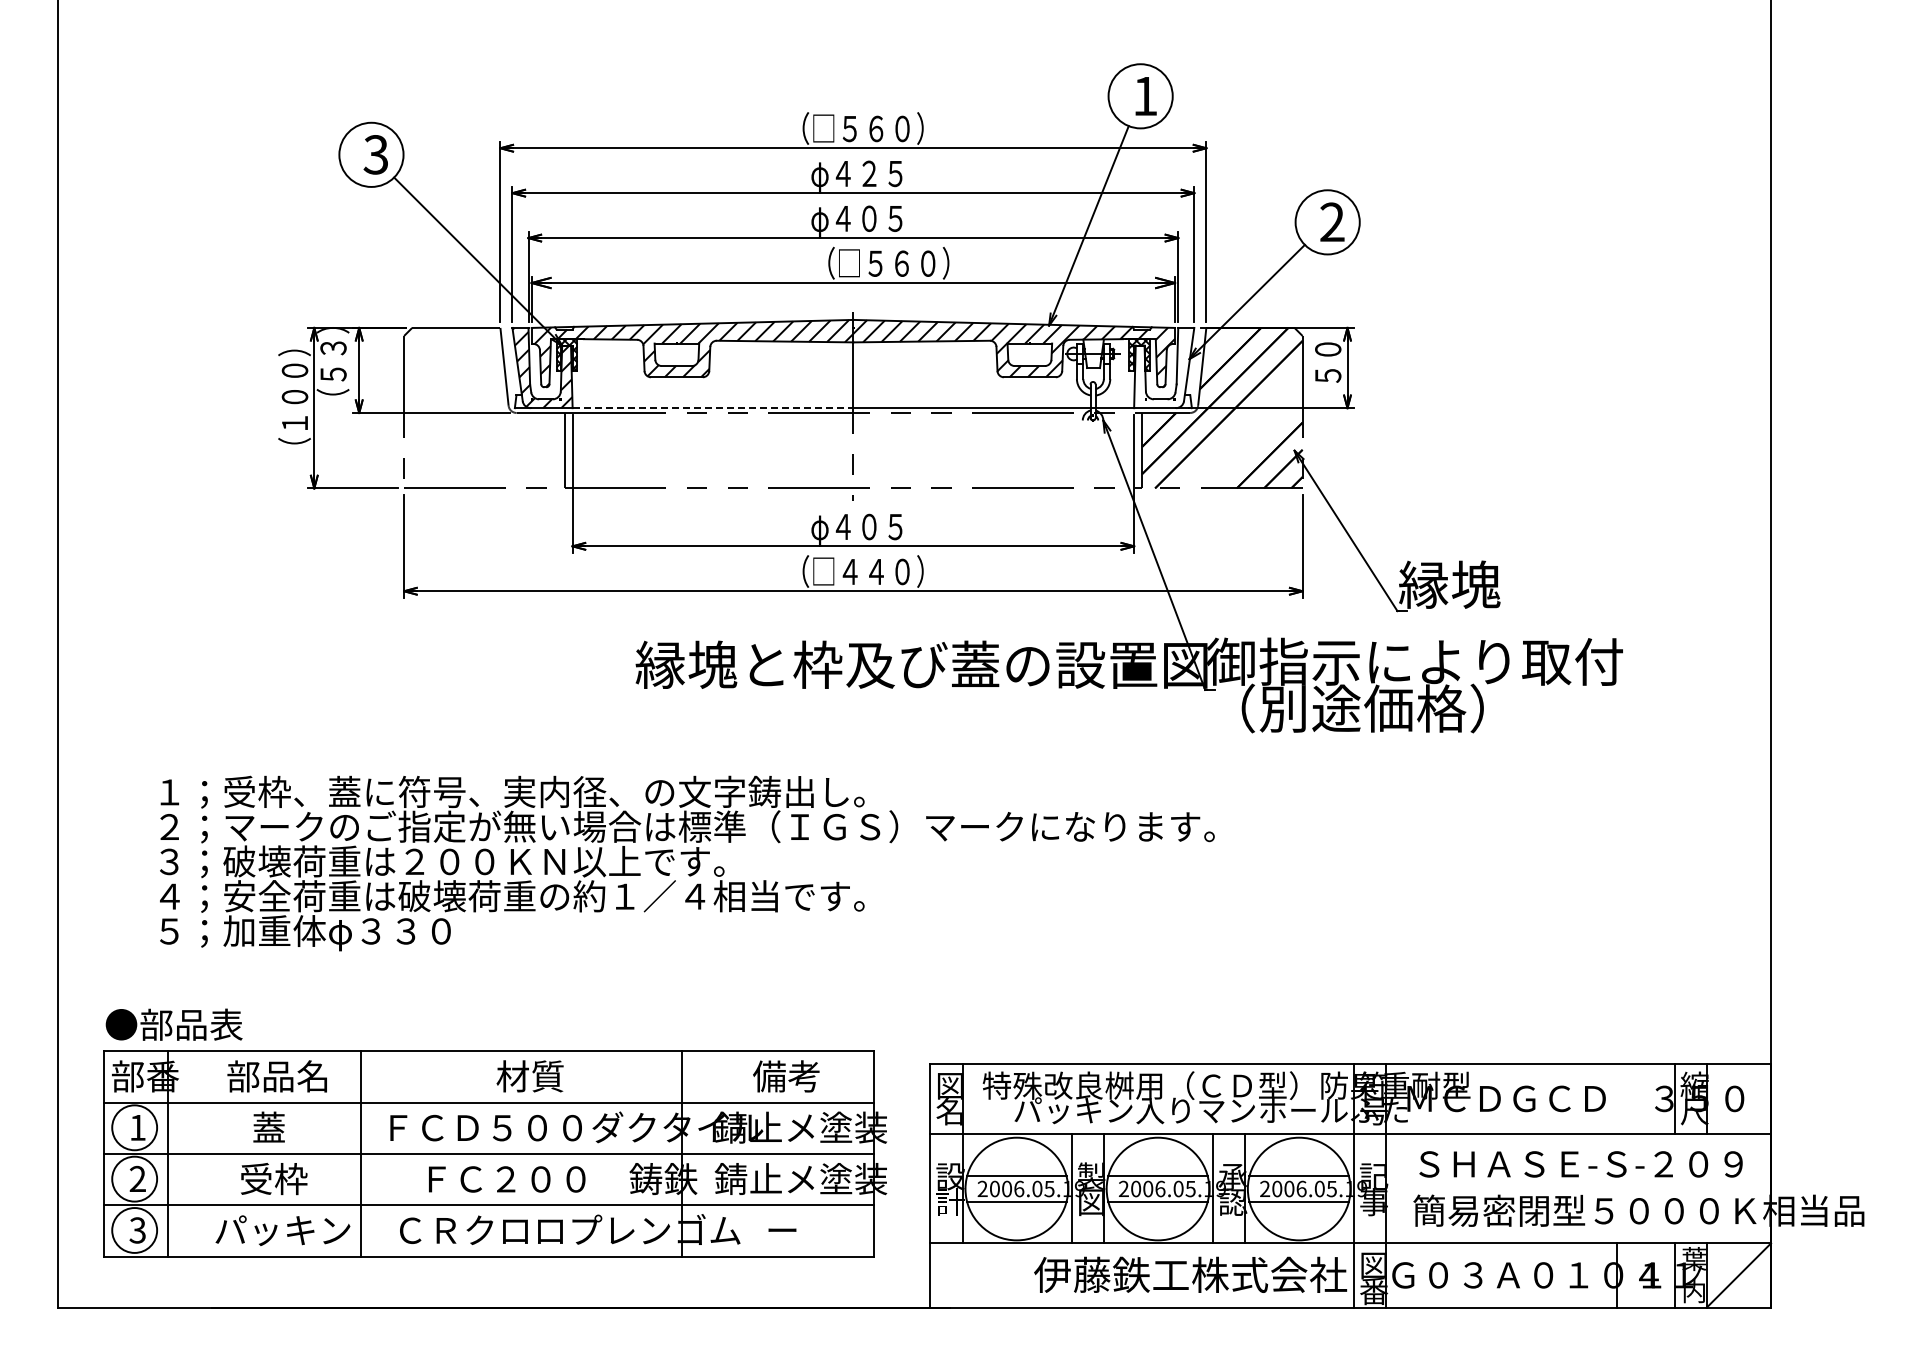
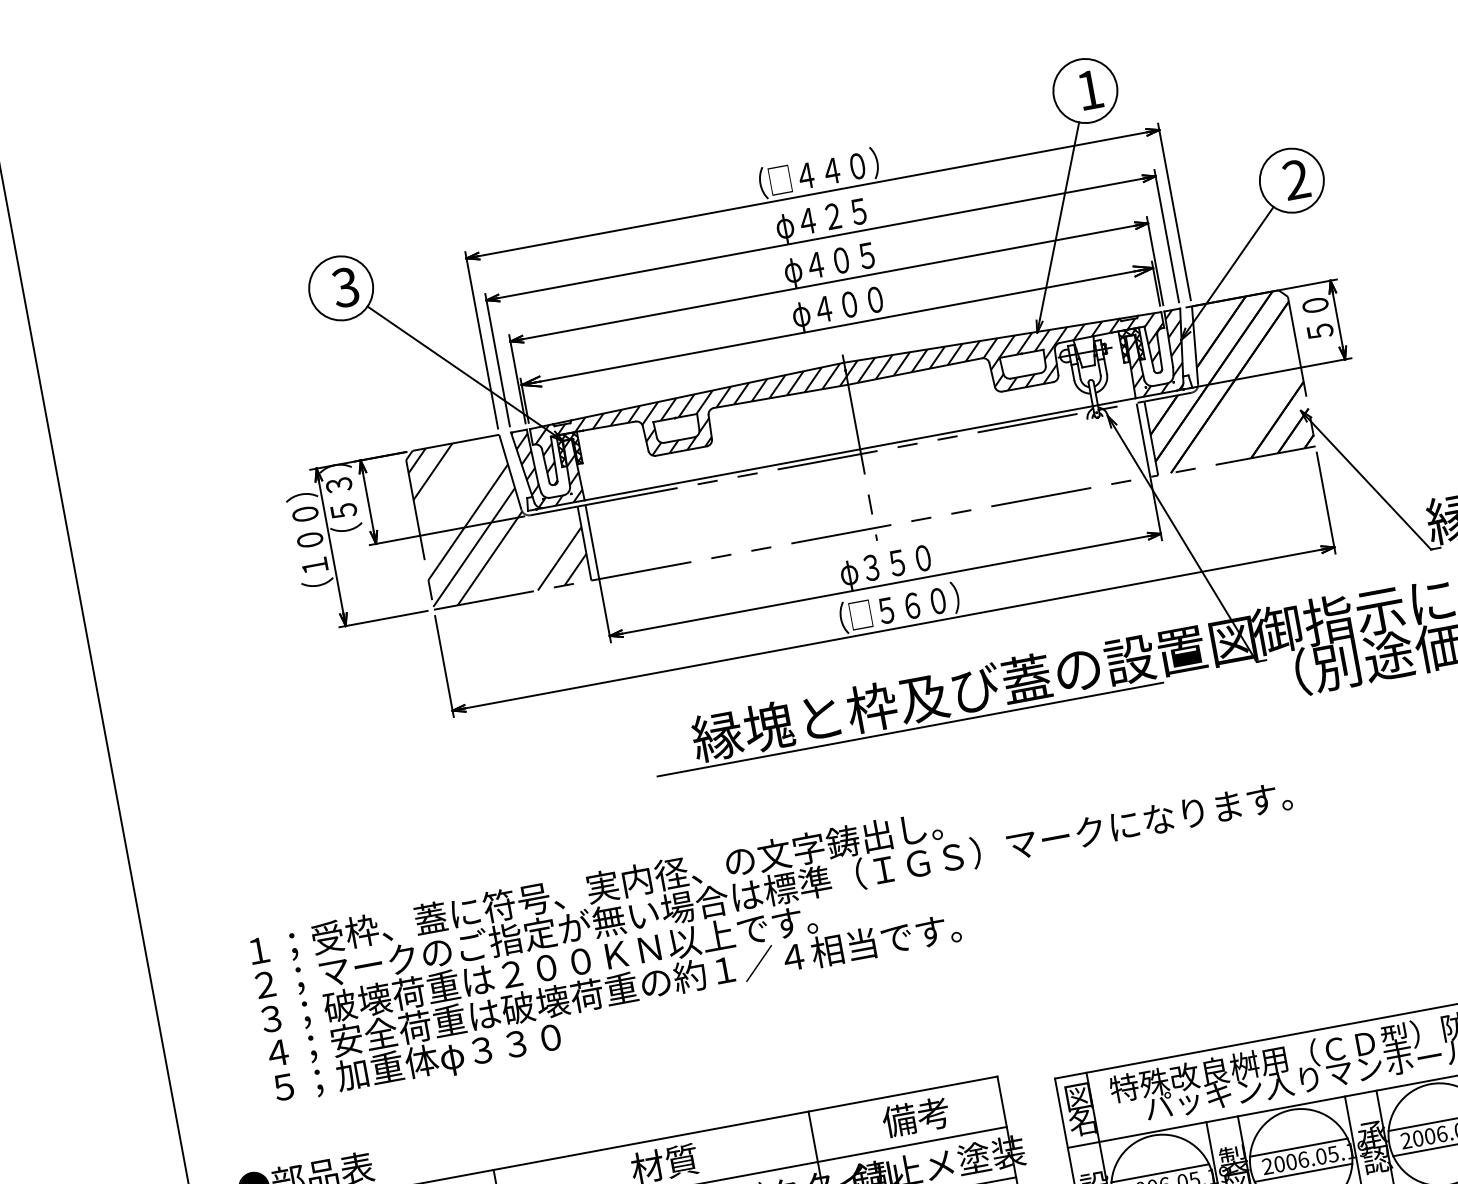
text: (862, 128) -> (818, 173), （□５６０） -> （□４４０）
text: (880, 263) -> (860, 302), （□５６０） -> φ４００
hatch: (1163, 367) -> (1157, 353), added
hatch: (484, 407) -> (498, 515), added
line: (713, 408) -> (722, 475), dashed -> solid
text: (868, 526) -> (896, 562), φ４０５ -> φ３５０
text: (862, 571) -> (898, 607), （□４４０） -> （□５６０）
line: (851, 693) -> (910, 729), added

